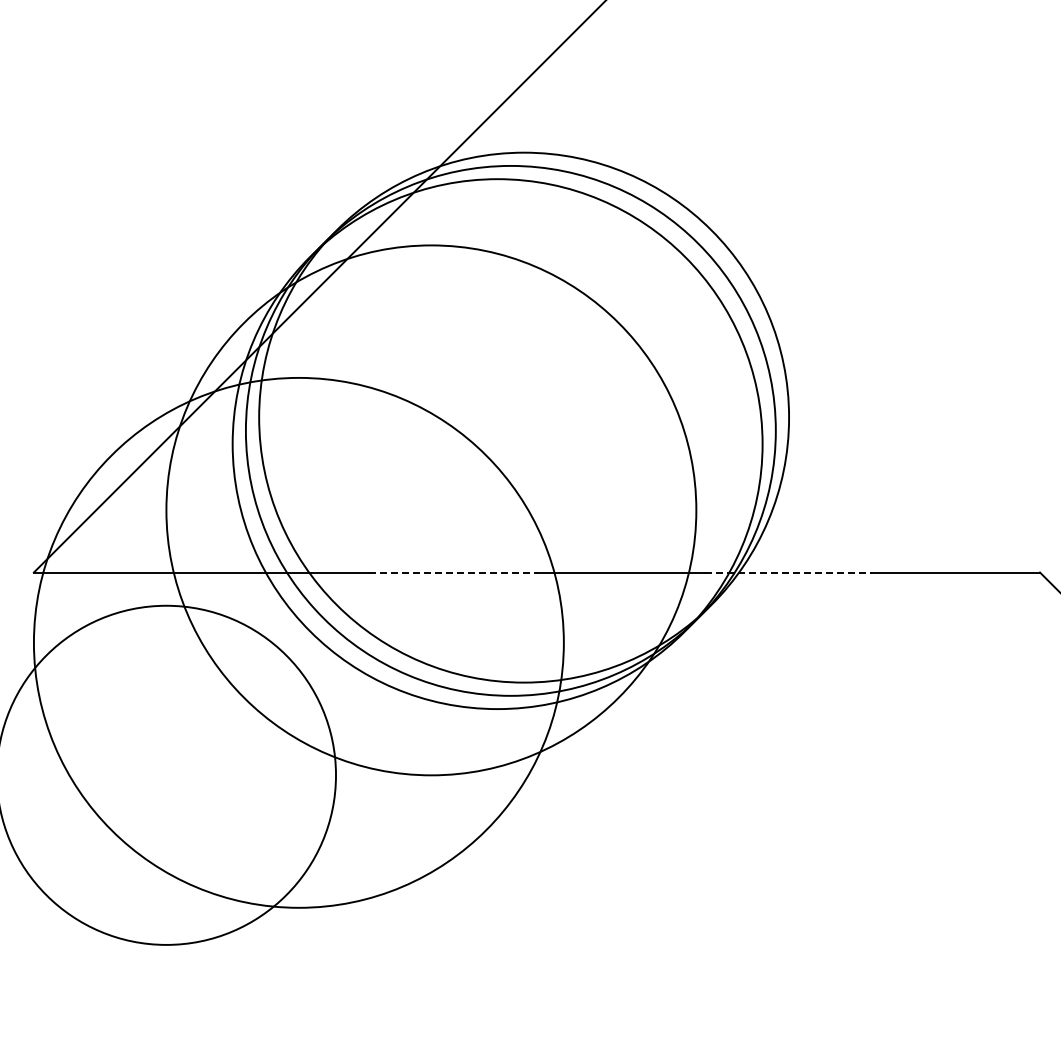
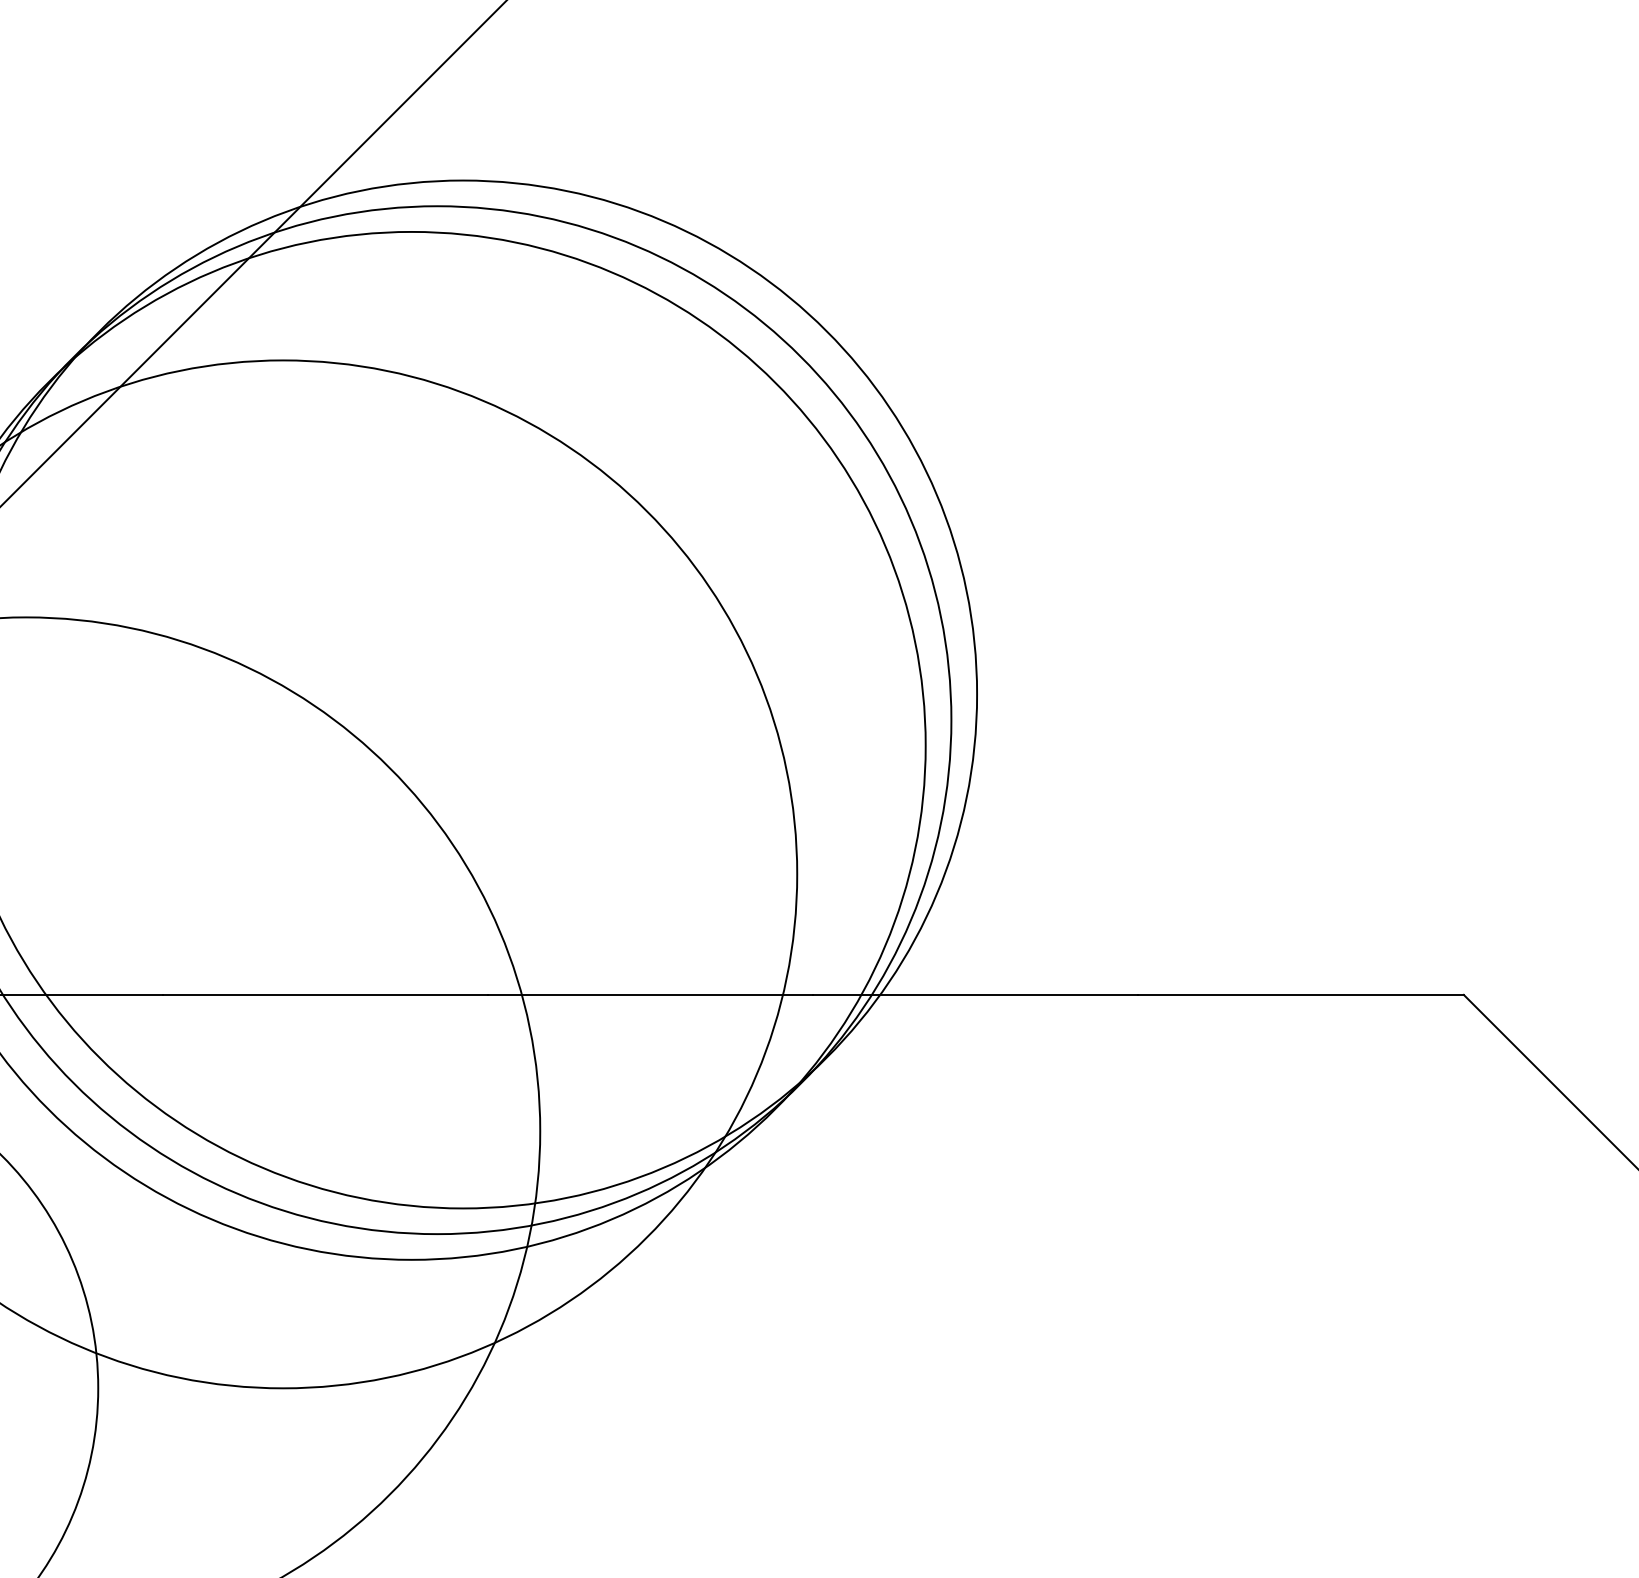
line: (453, 572) -> (326, 994), dashed -> solid
line: (788, 572) -> (975, 994), dashed -> solid

